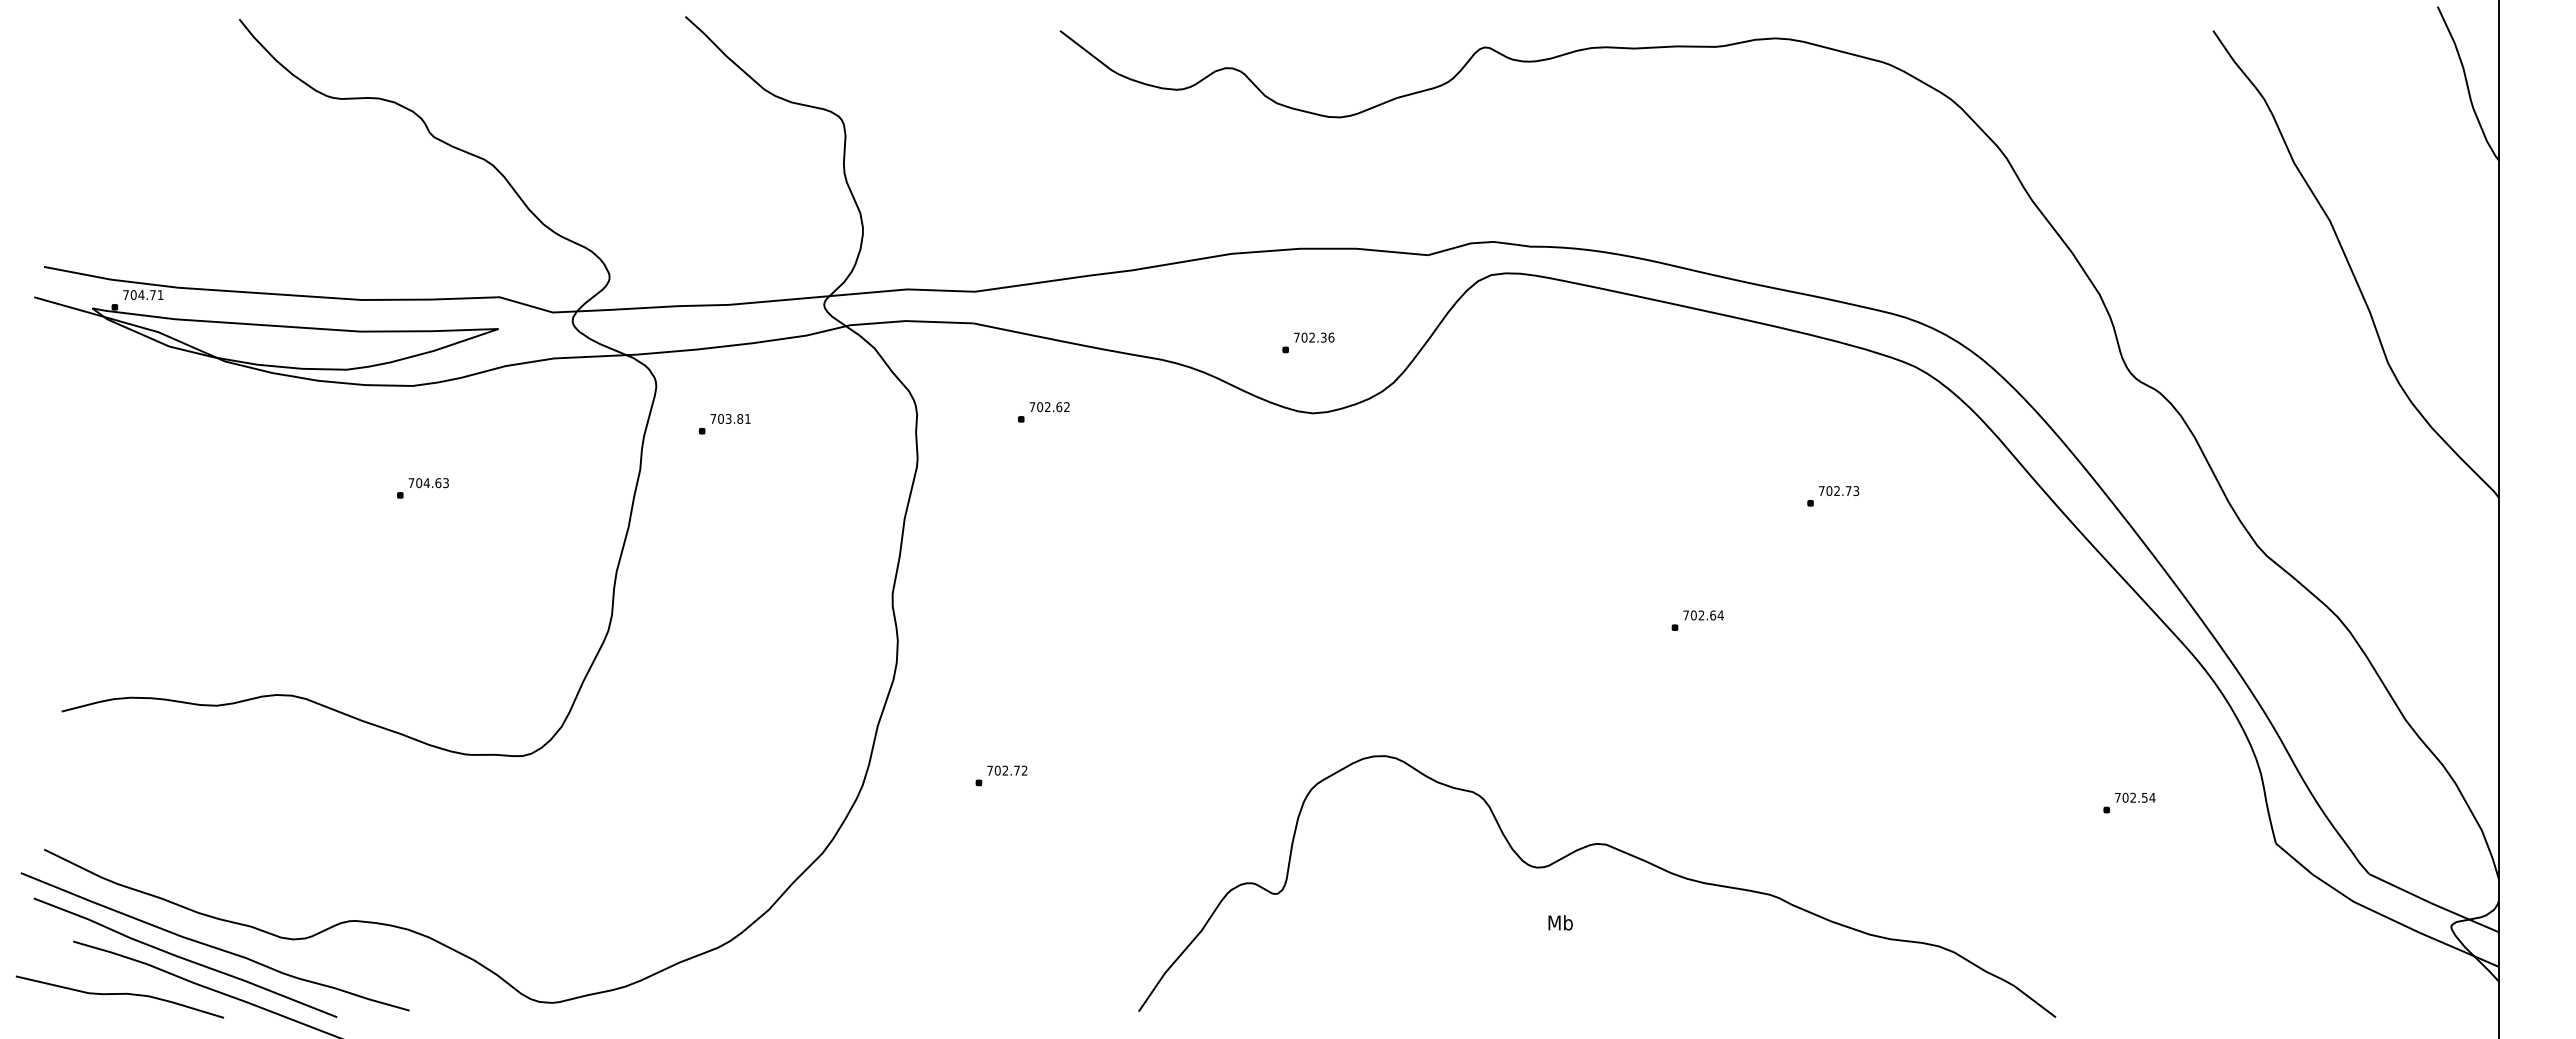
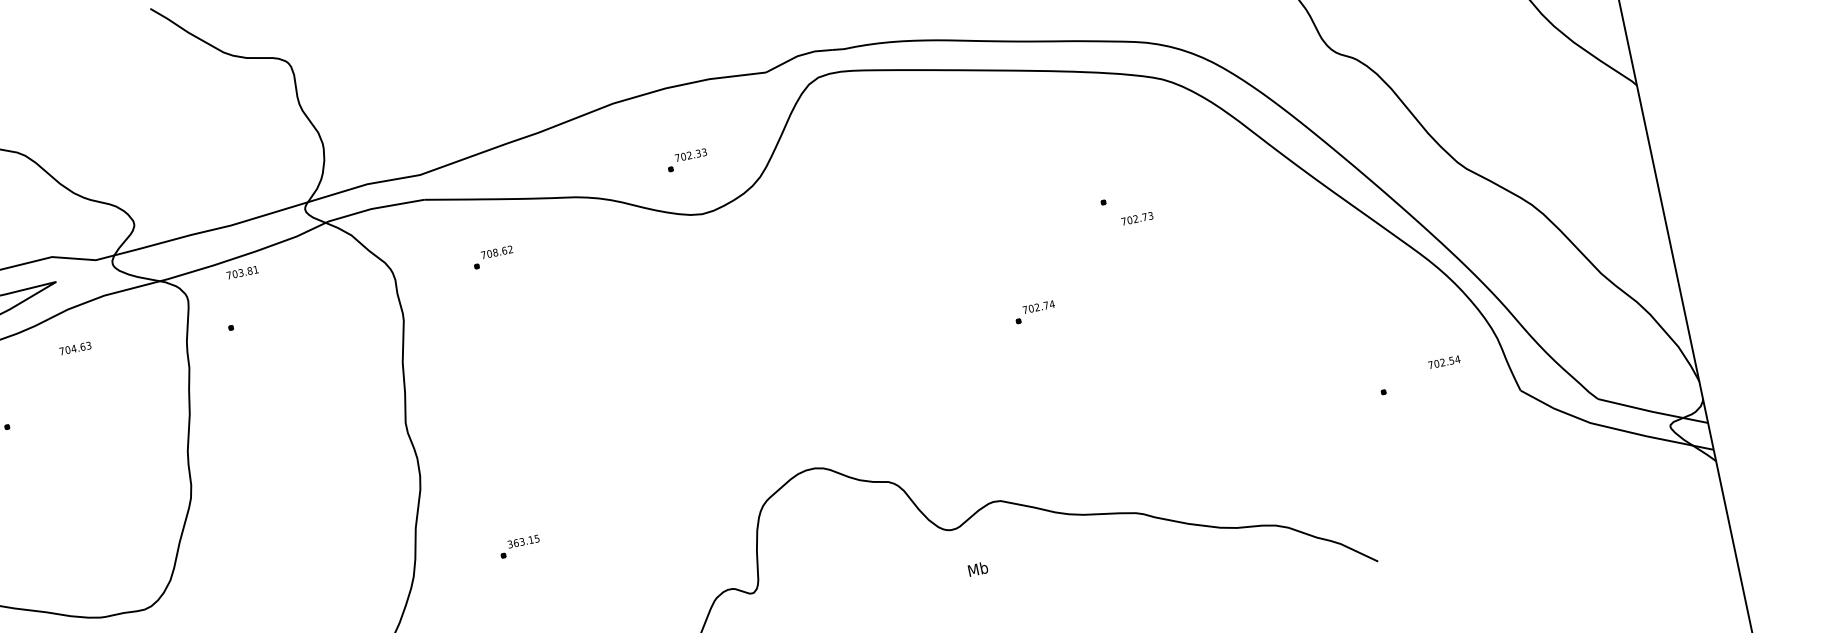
text: (1331, 337) -> (704, 152), 702.36 -> 702.33
text: (1047, 407) -> (495, 253), 702.62 -> 708.62
text: (730, 418) -> (242, 272), moved
text: (428, 483) -> (75, 348), moved
text: (1839, 491) -> (1137, 219), moved
text: (1713, 615) -> (1046, 305), 702.64 -> 702.74
text: (1007, 770) -> (523, 541), 702.72 -> 363.15
text: (2135, 797) -> (1444, 361), moved

